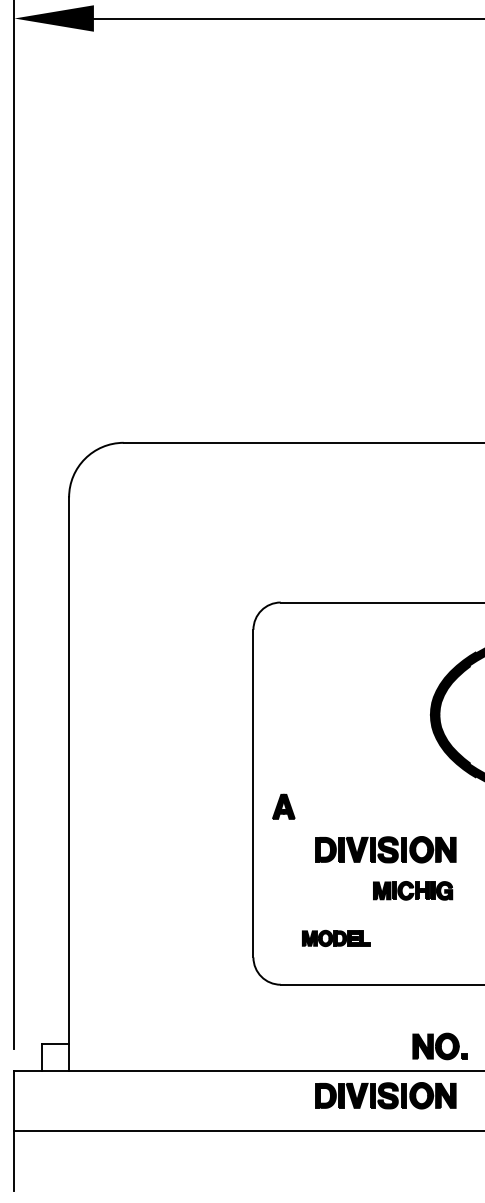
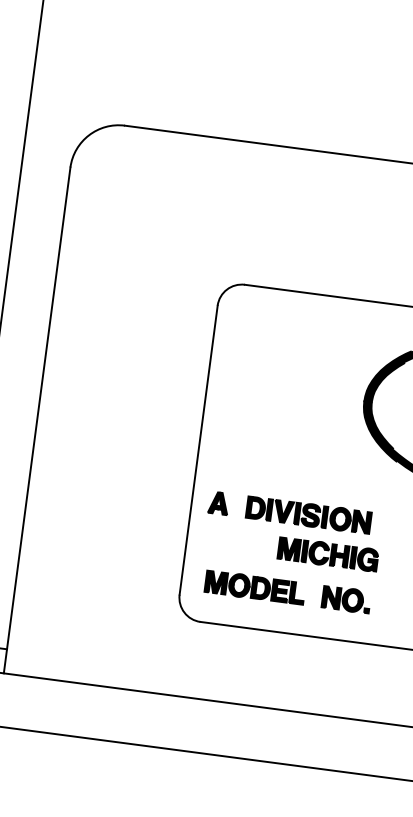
part: (283, 806) -> (218, 502), moved
part: (412, 890) -> (327, 554), size x1.43
part: (335, 938) -> (254, 587), size x1.67
part: (439, 1046) -> (345, 599), moved
part: (385, 1095) -> (280, 731), removed

